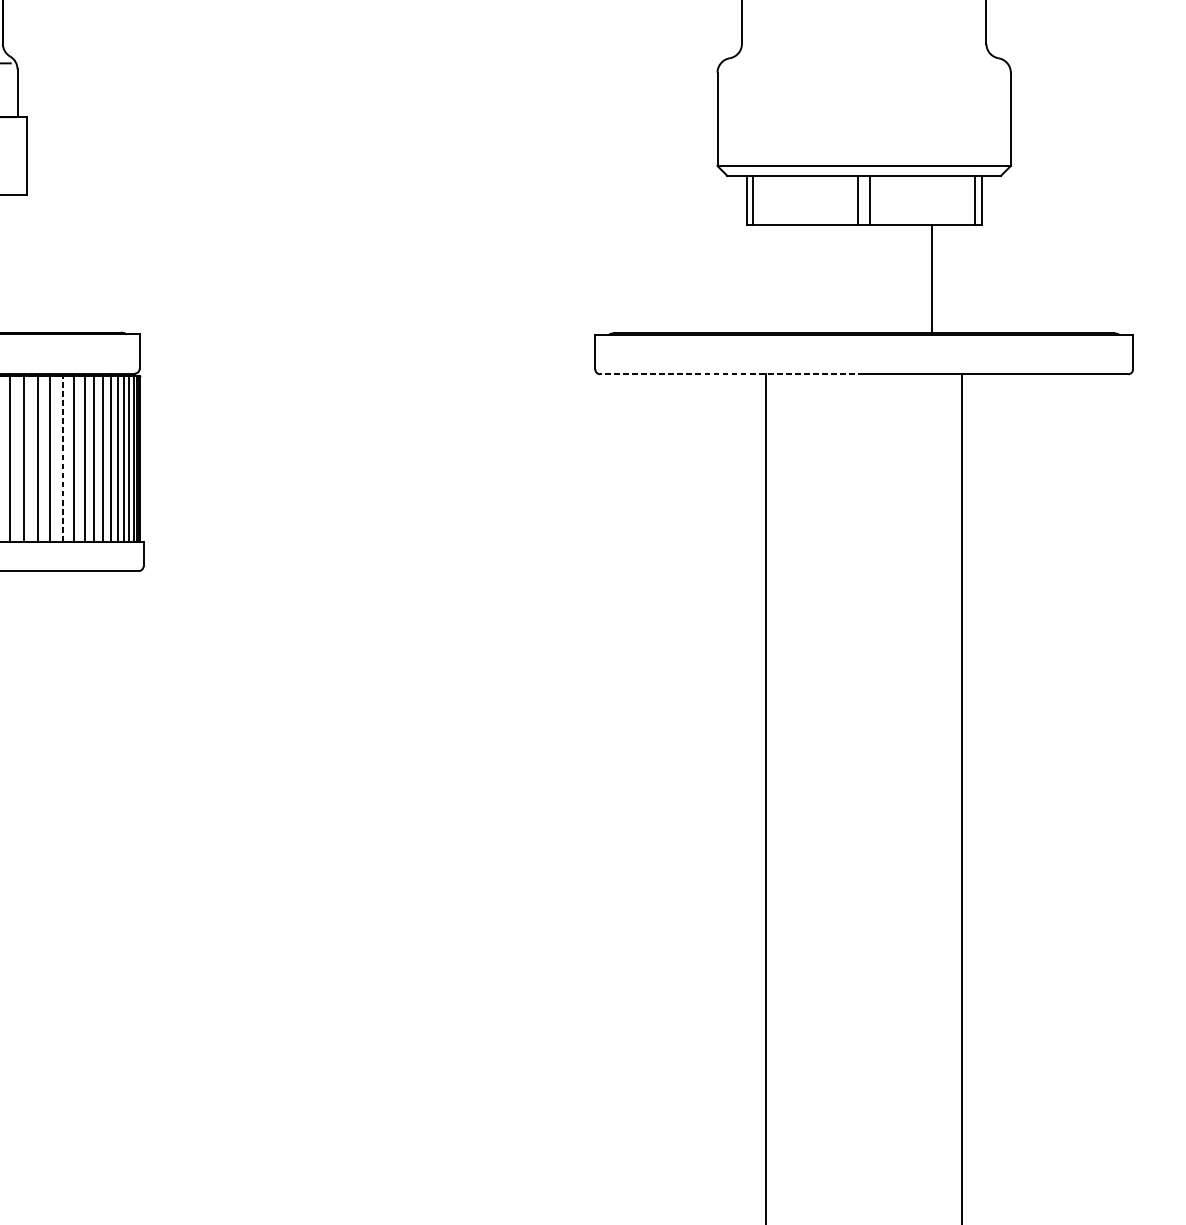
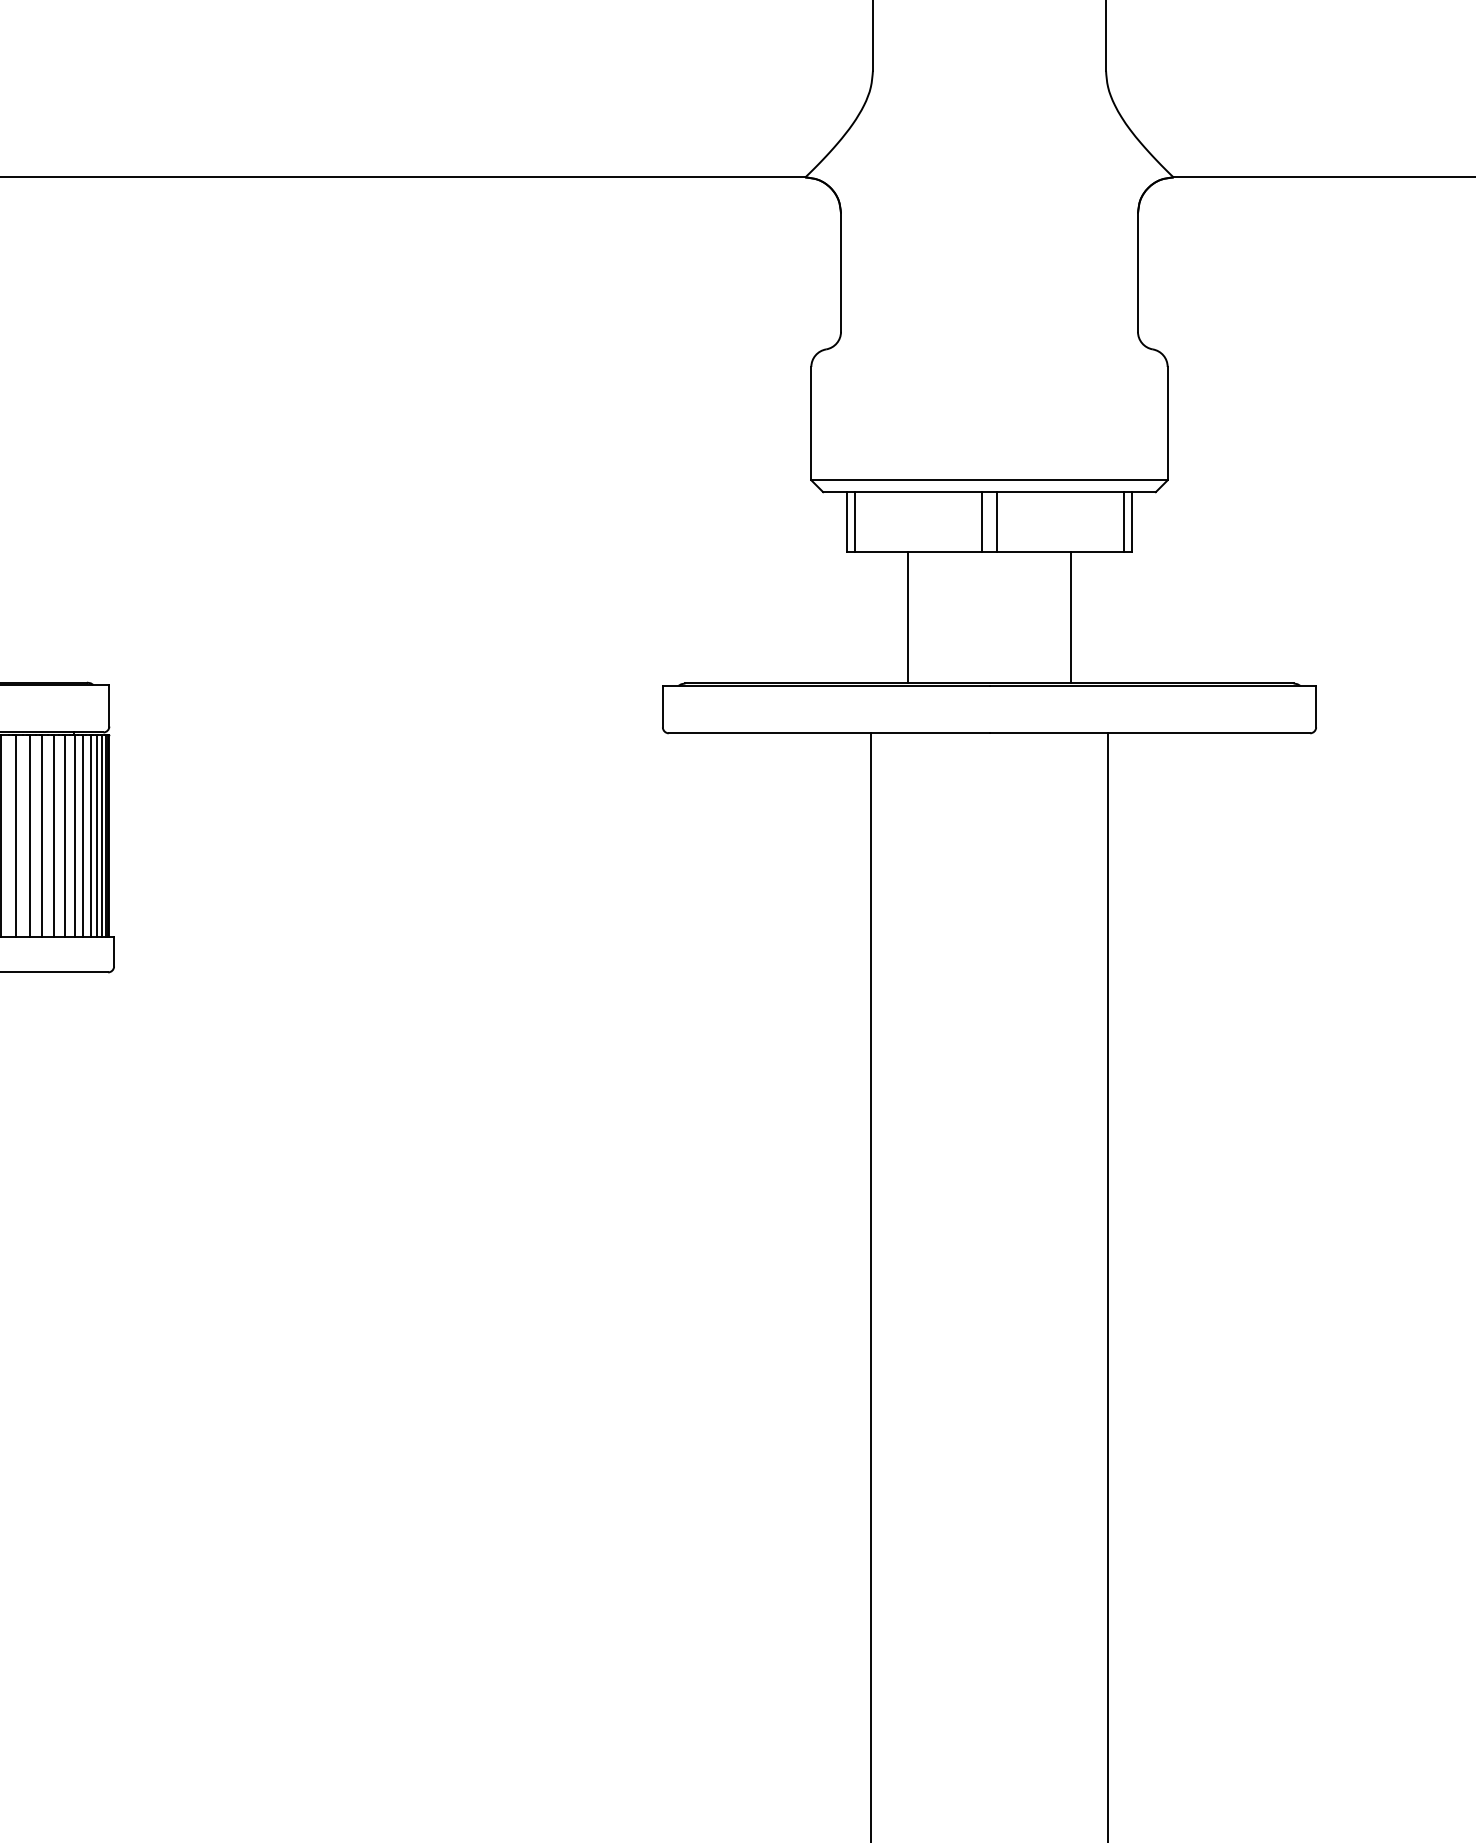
line: (796, 278) -> (907, 617), added
line: (731, 374) -> (828, 733), dashed -> solid
line: (62, 458) -> (15, 835), dashed -> solid

